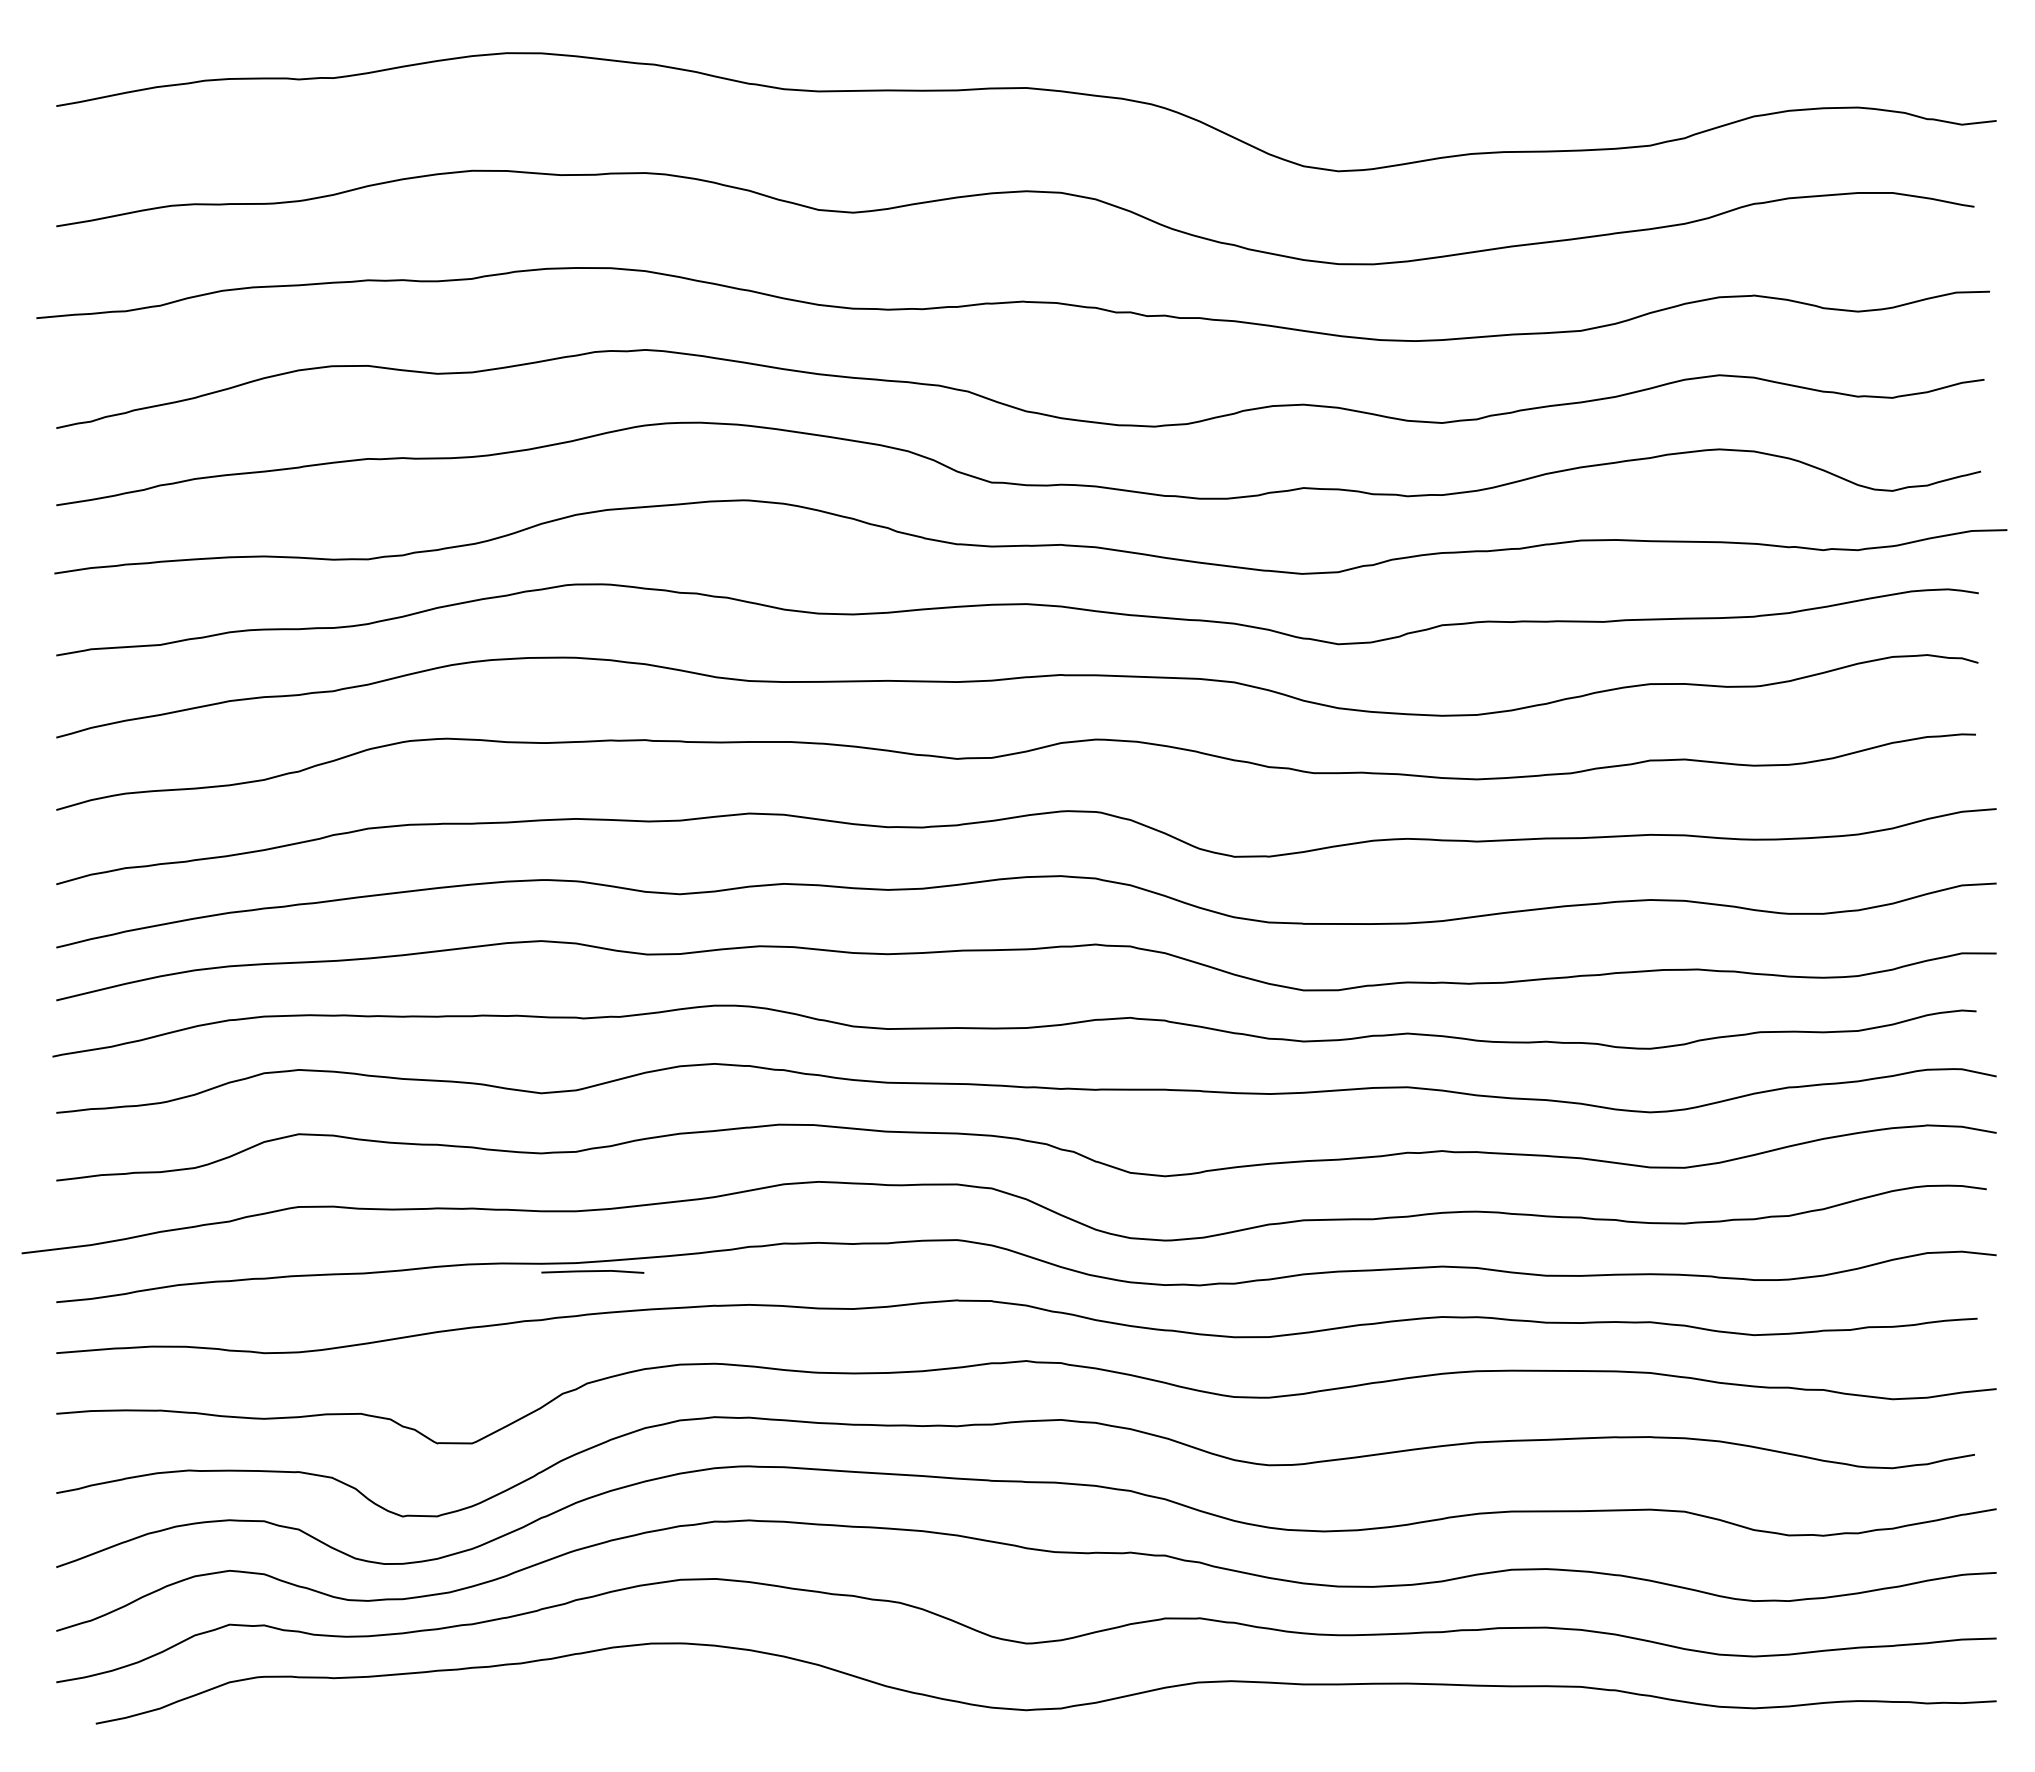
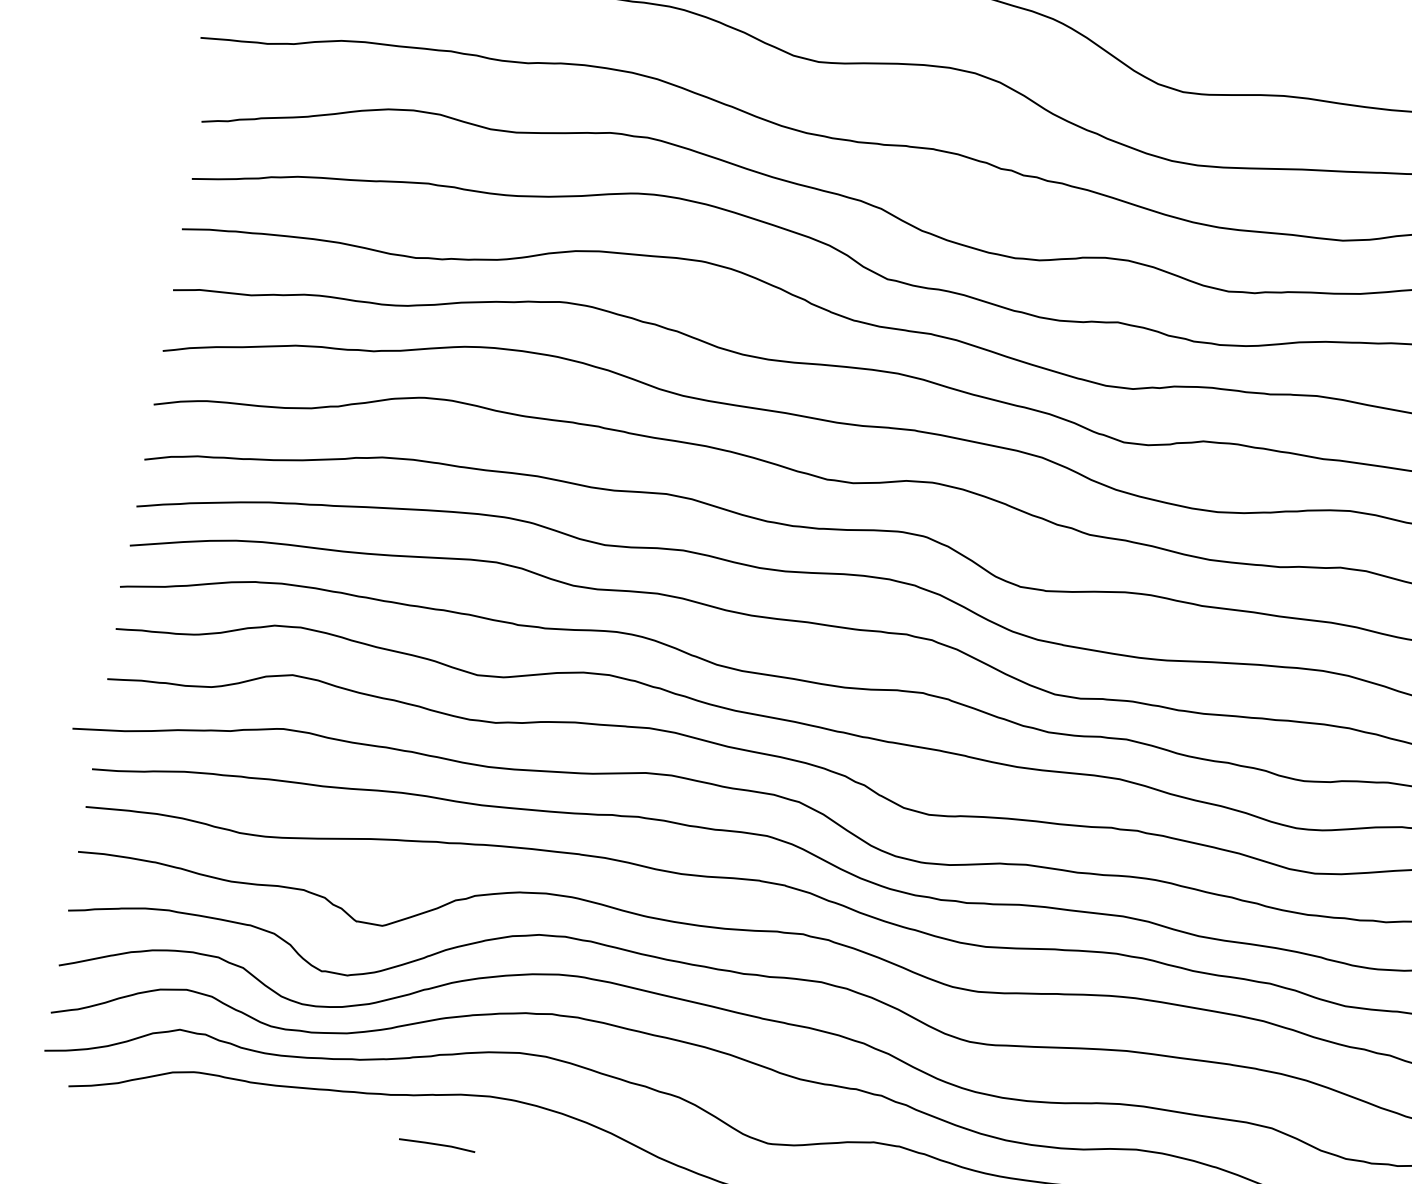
line: (592, 1271) -> (437, 1144), moved

